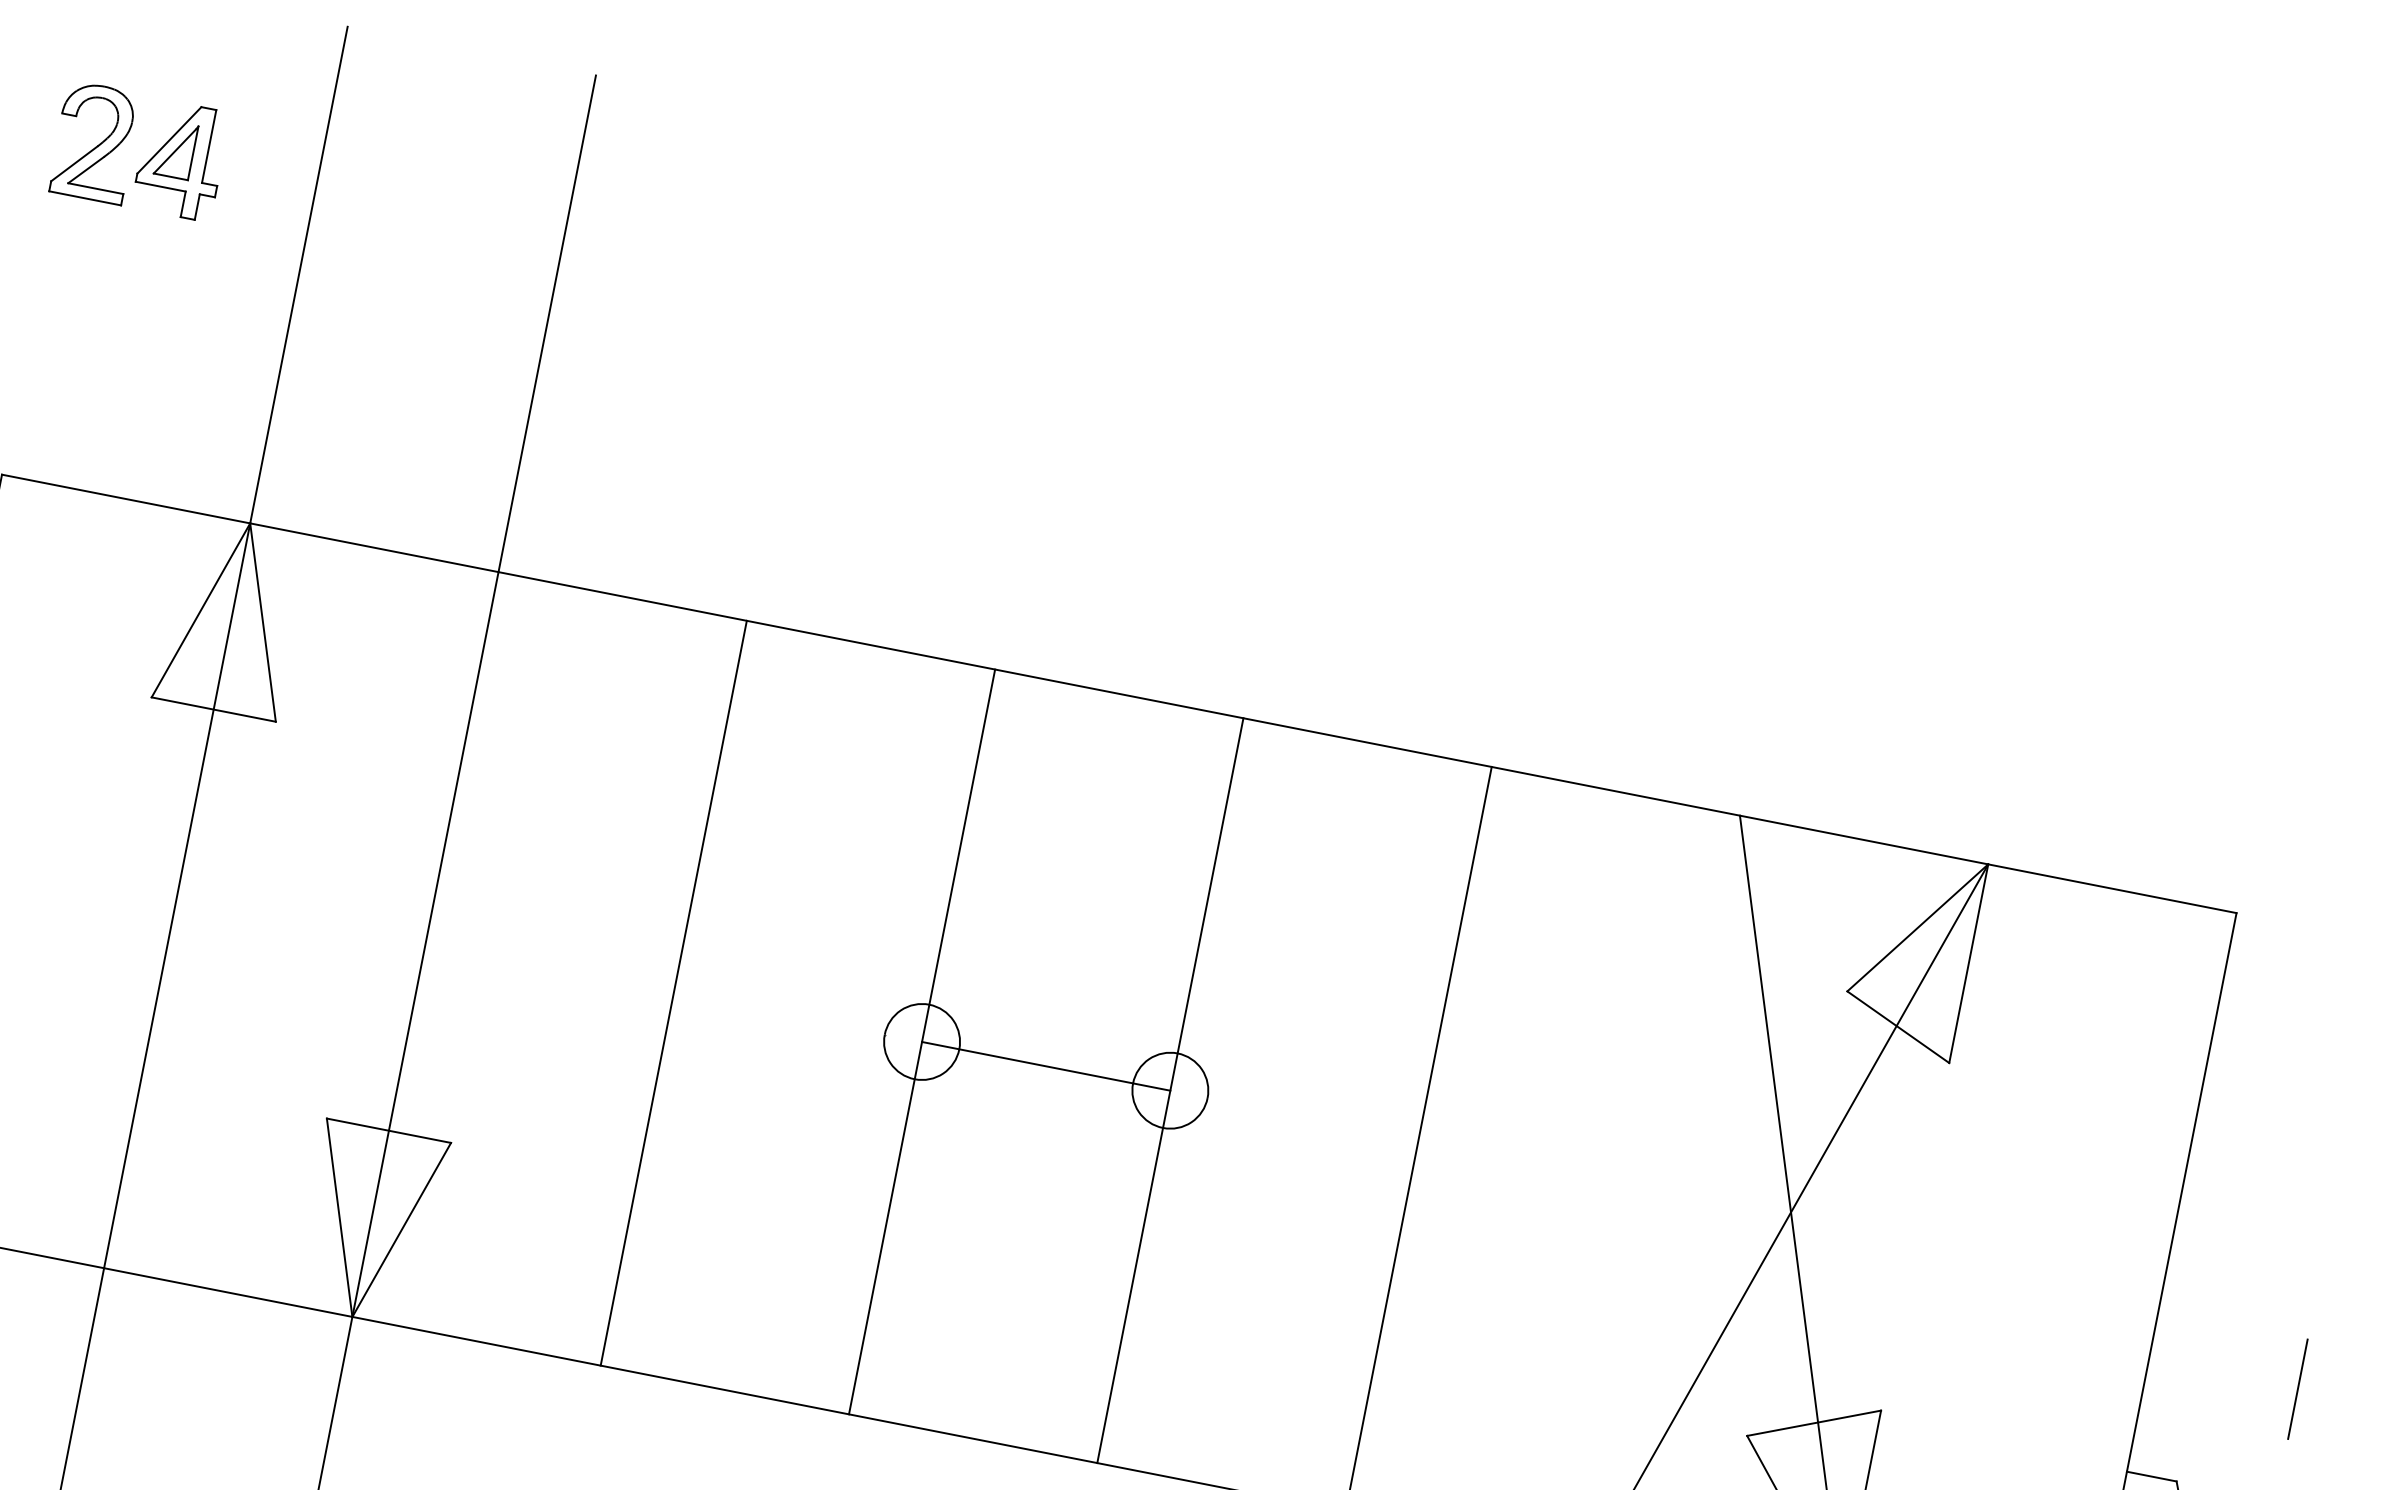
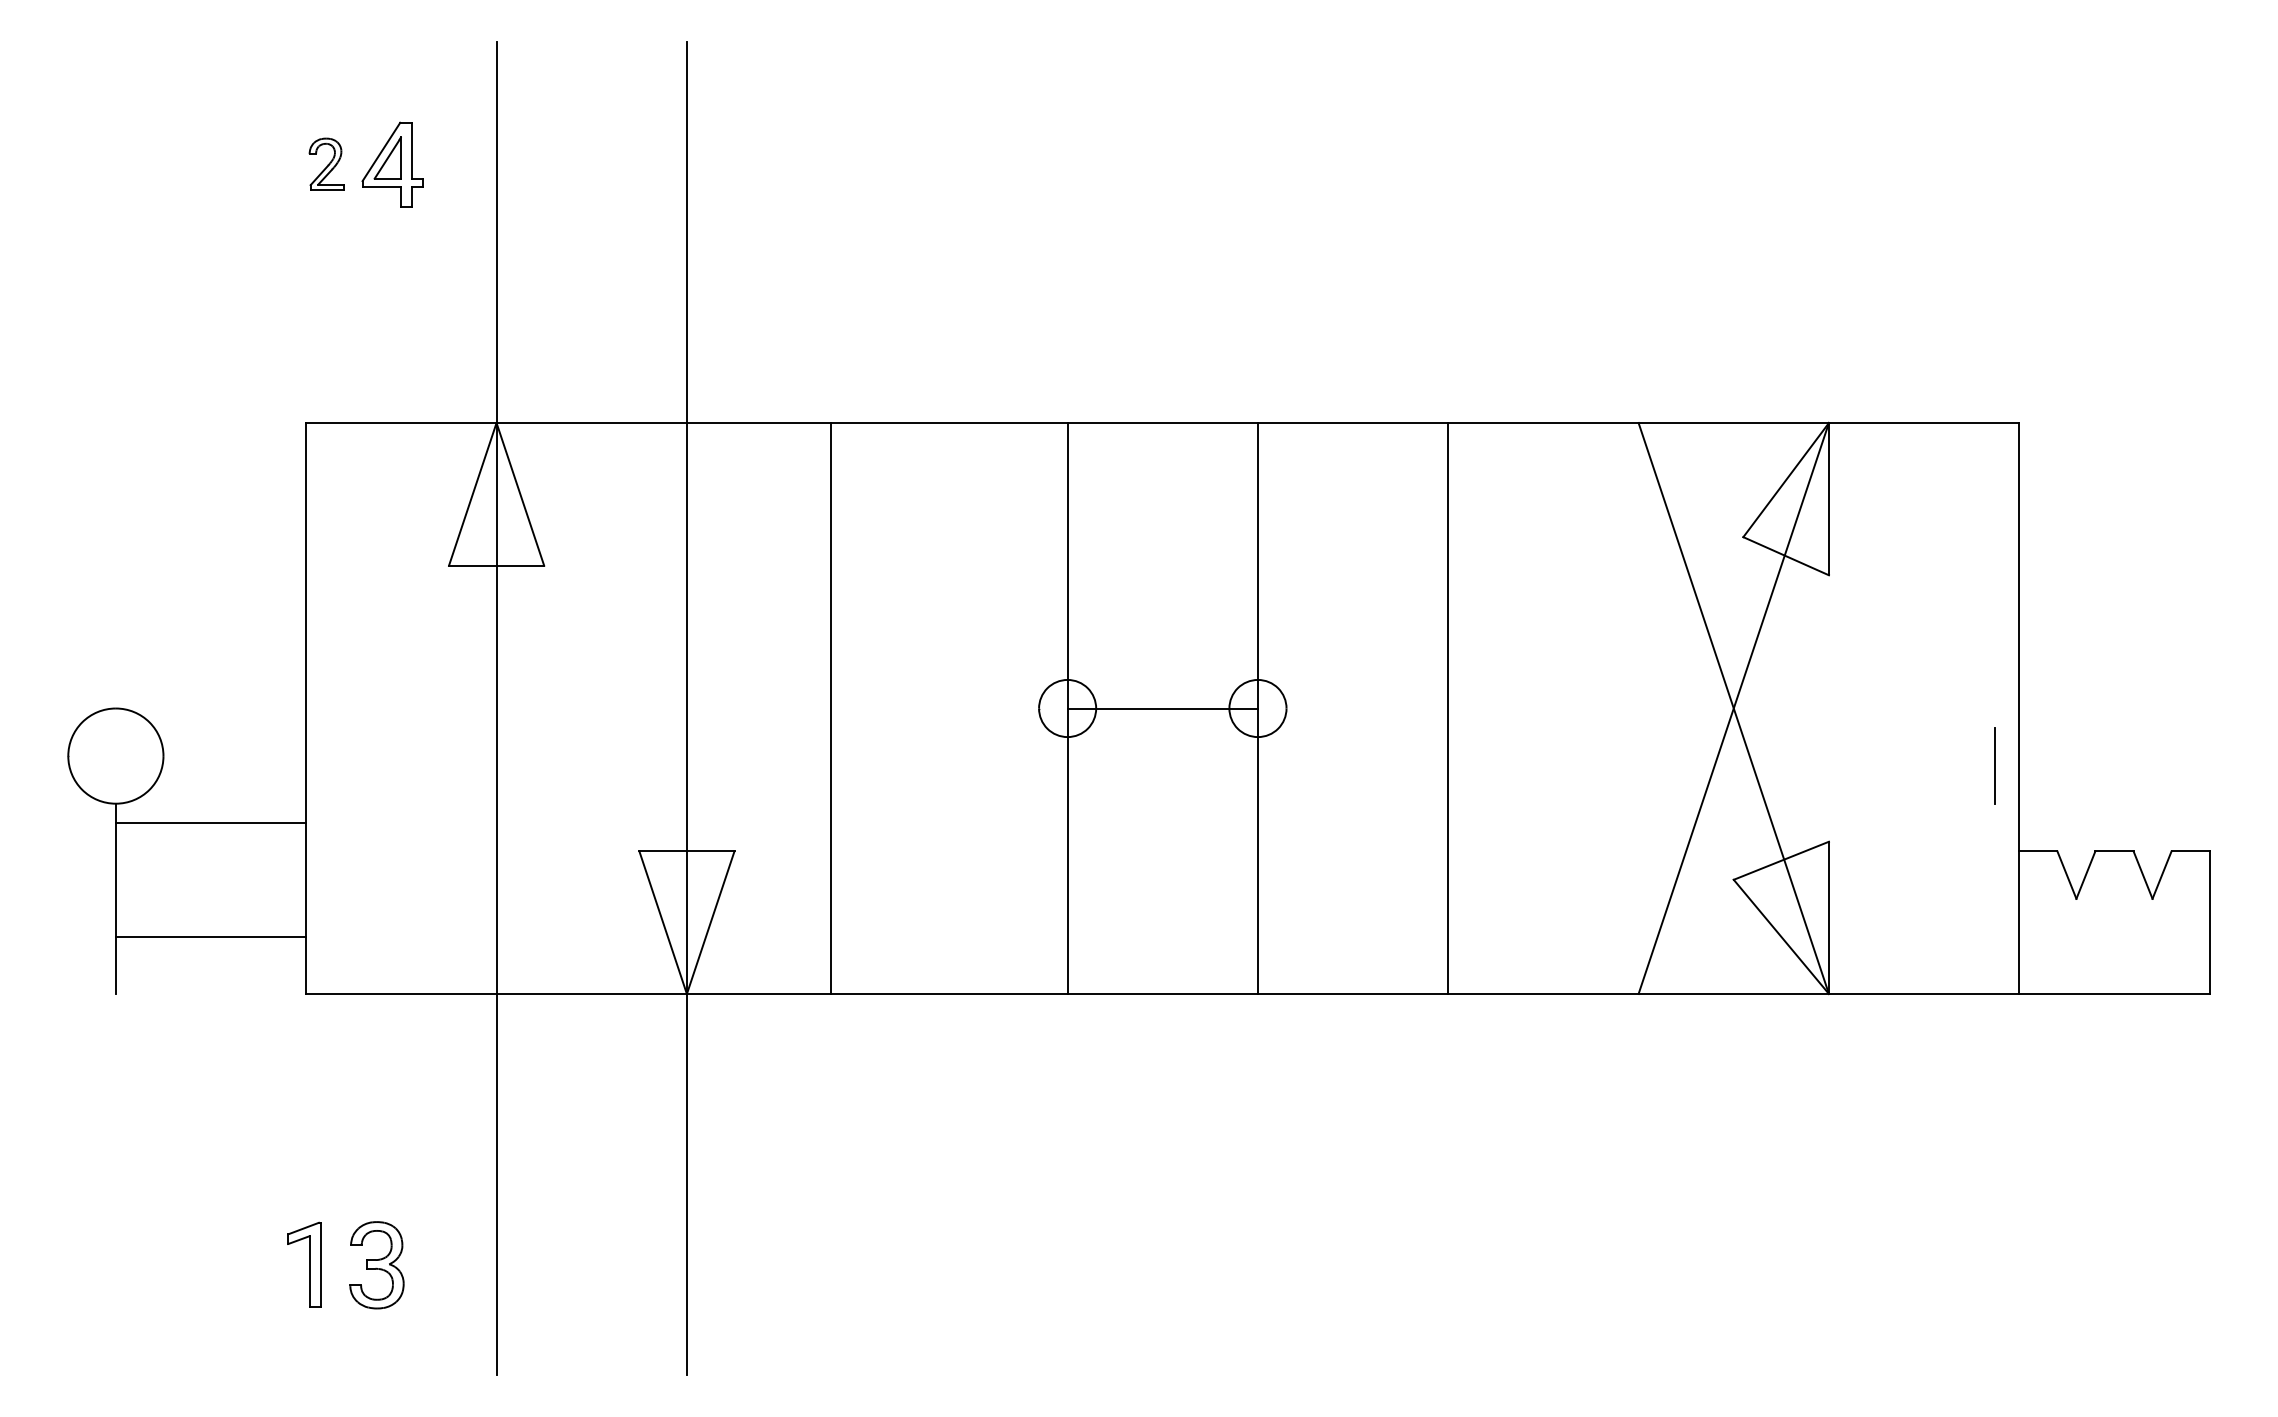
part: (94, 141) -> (326, 163), size x0.6
line: (674, 991) -> (831, 707), moved
line: (2297, 1389) -> (1994, 765), moved

